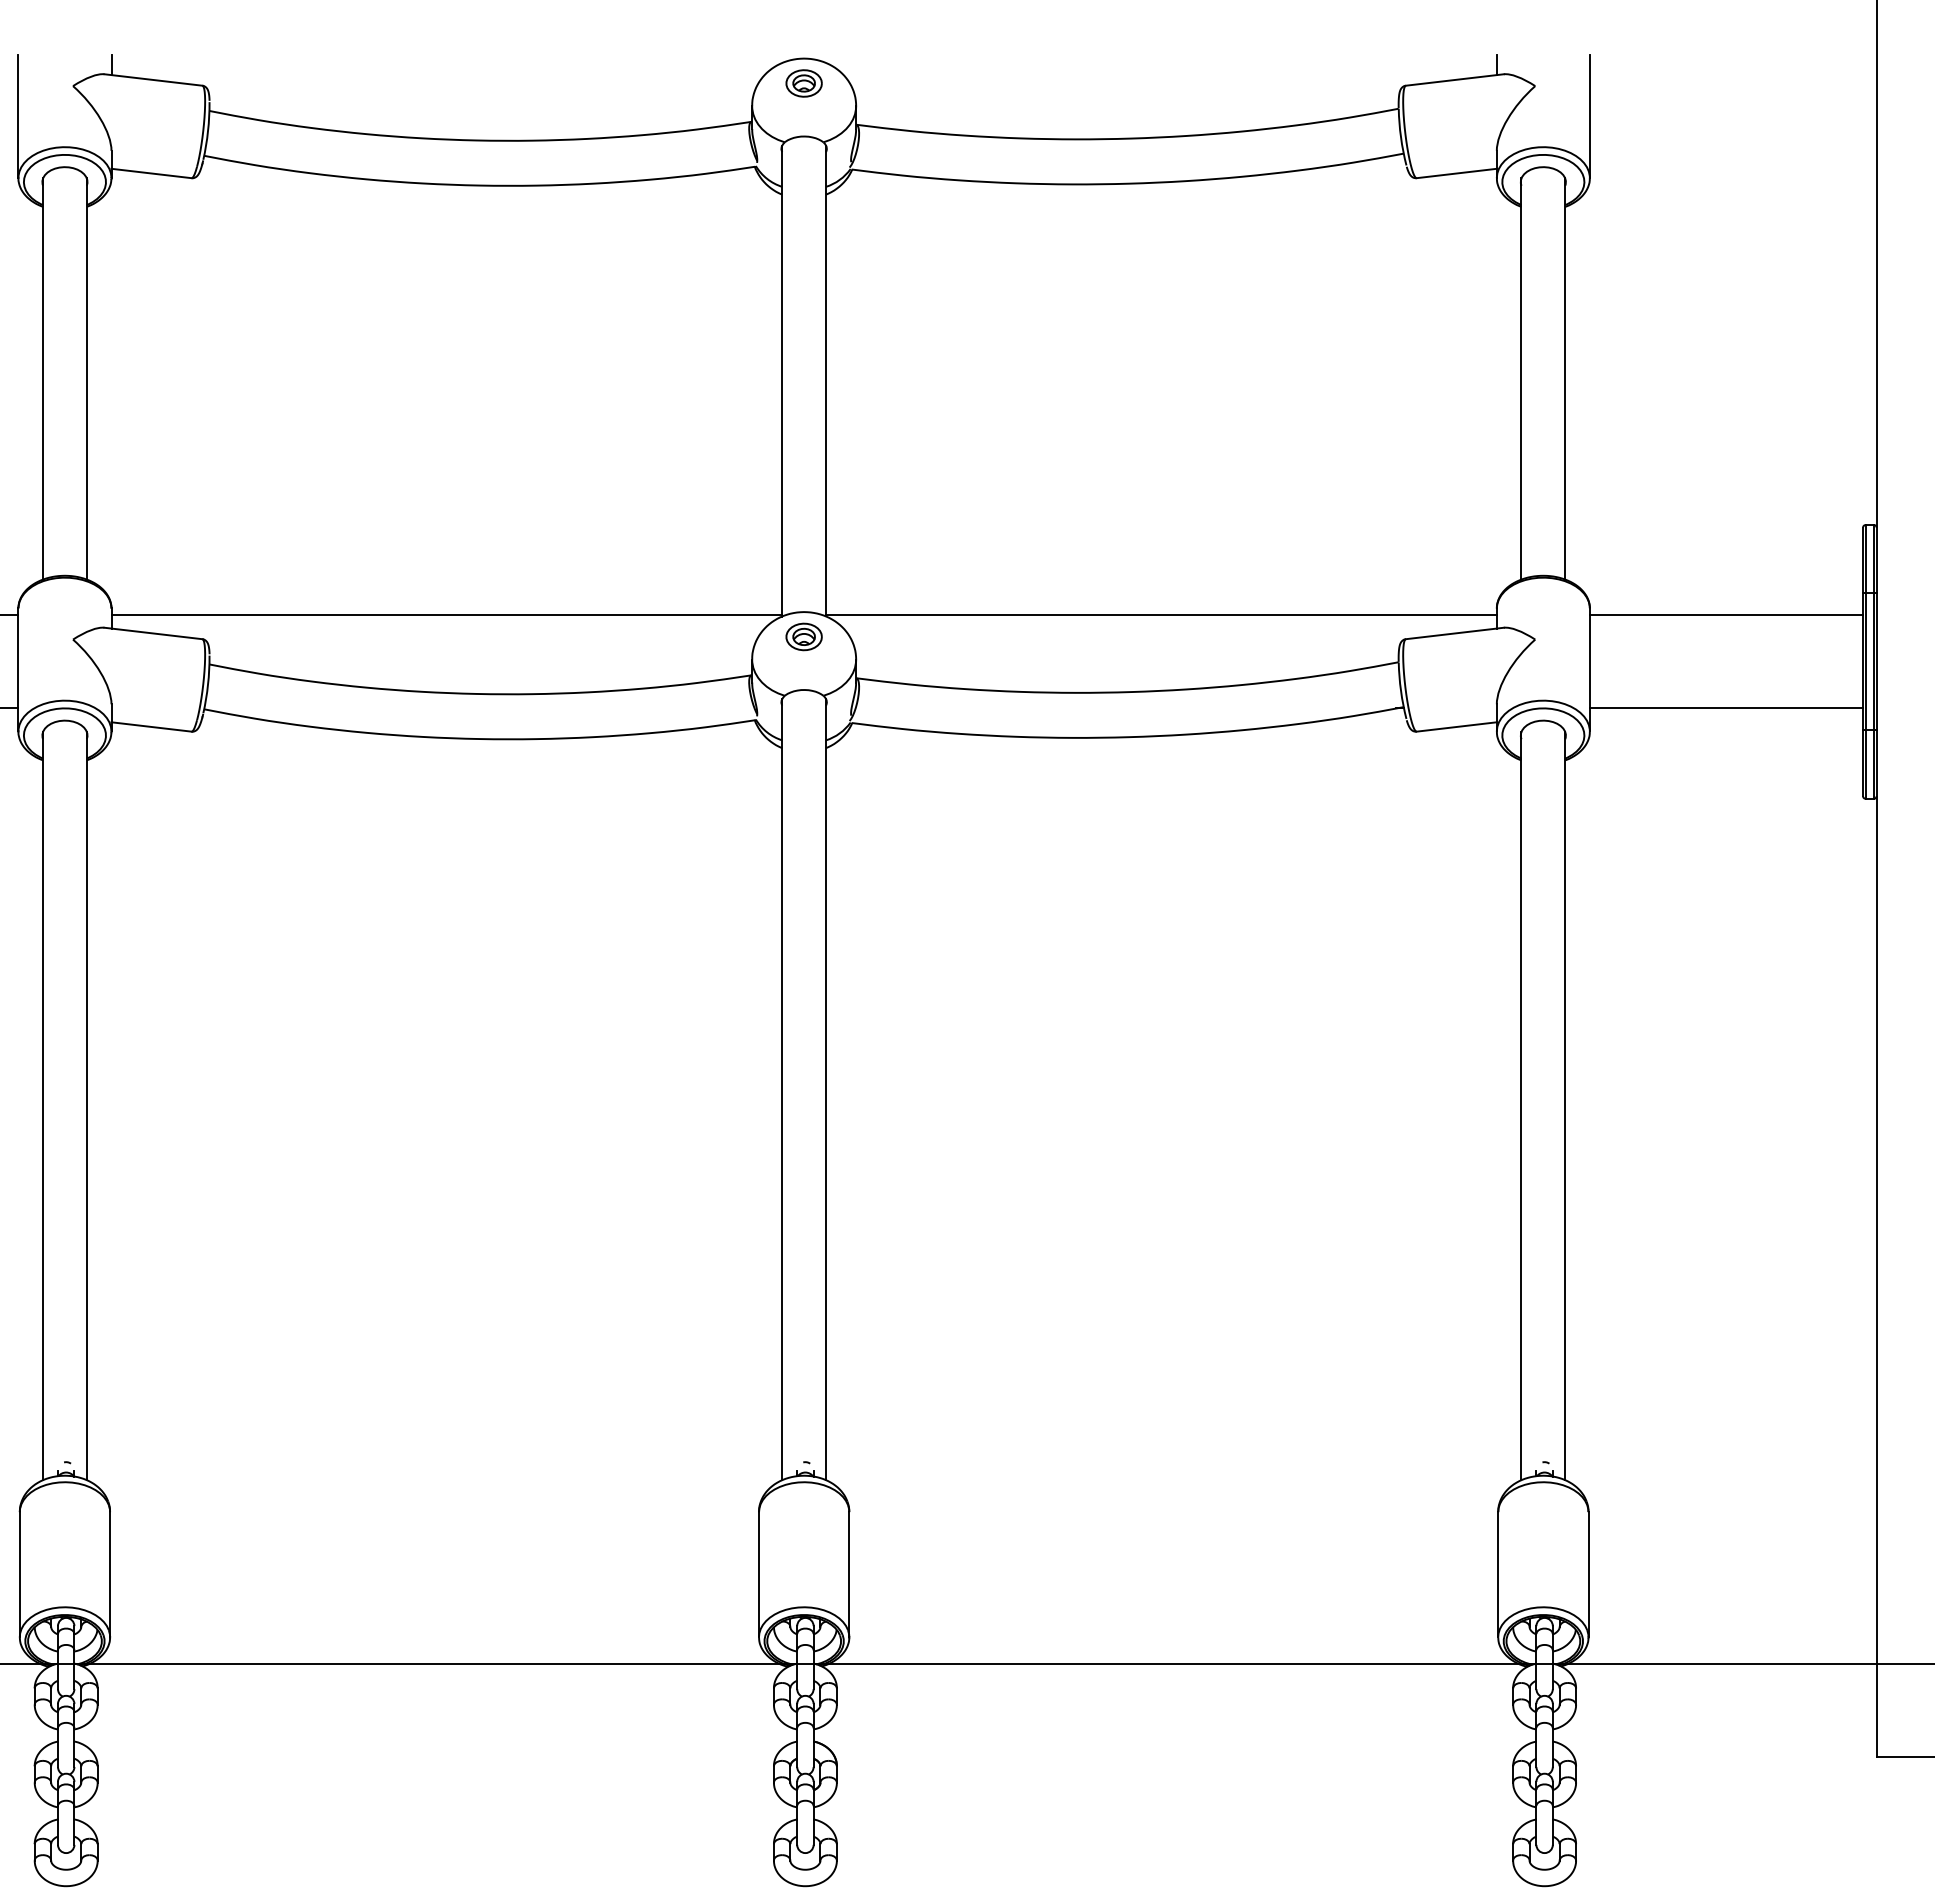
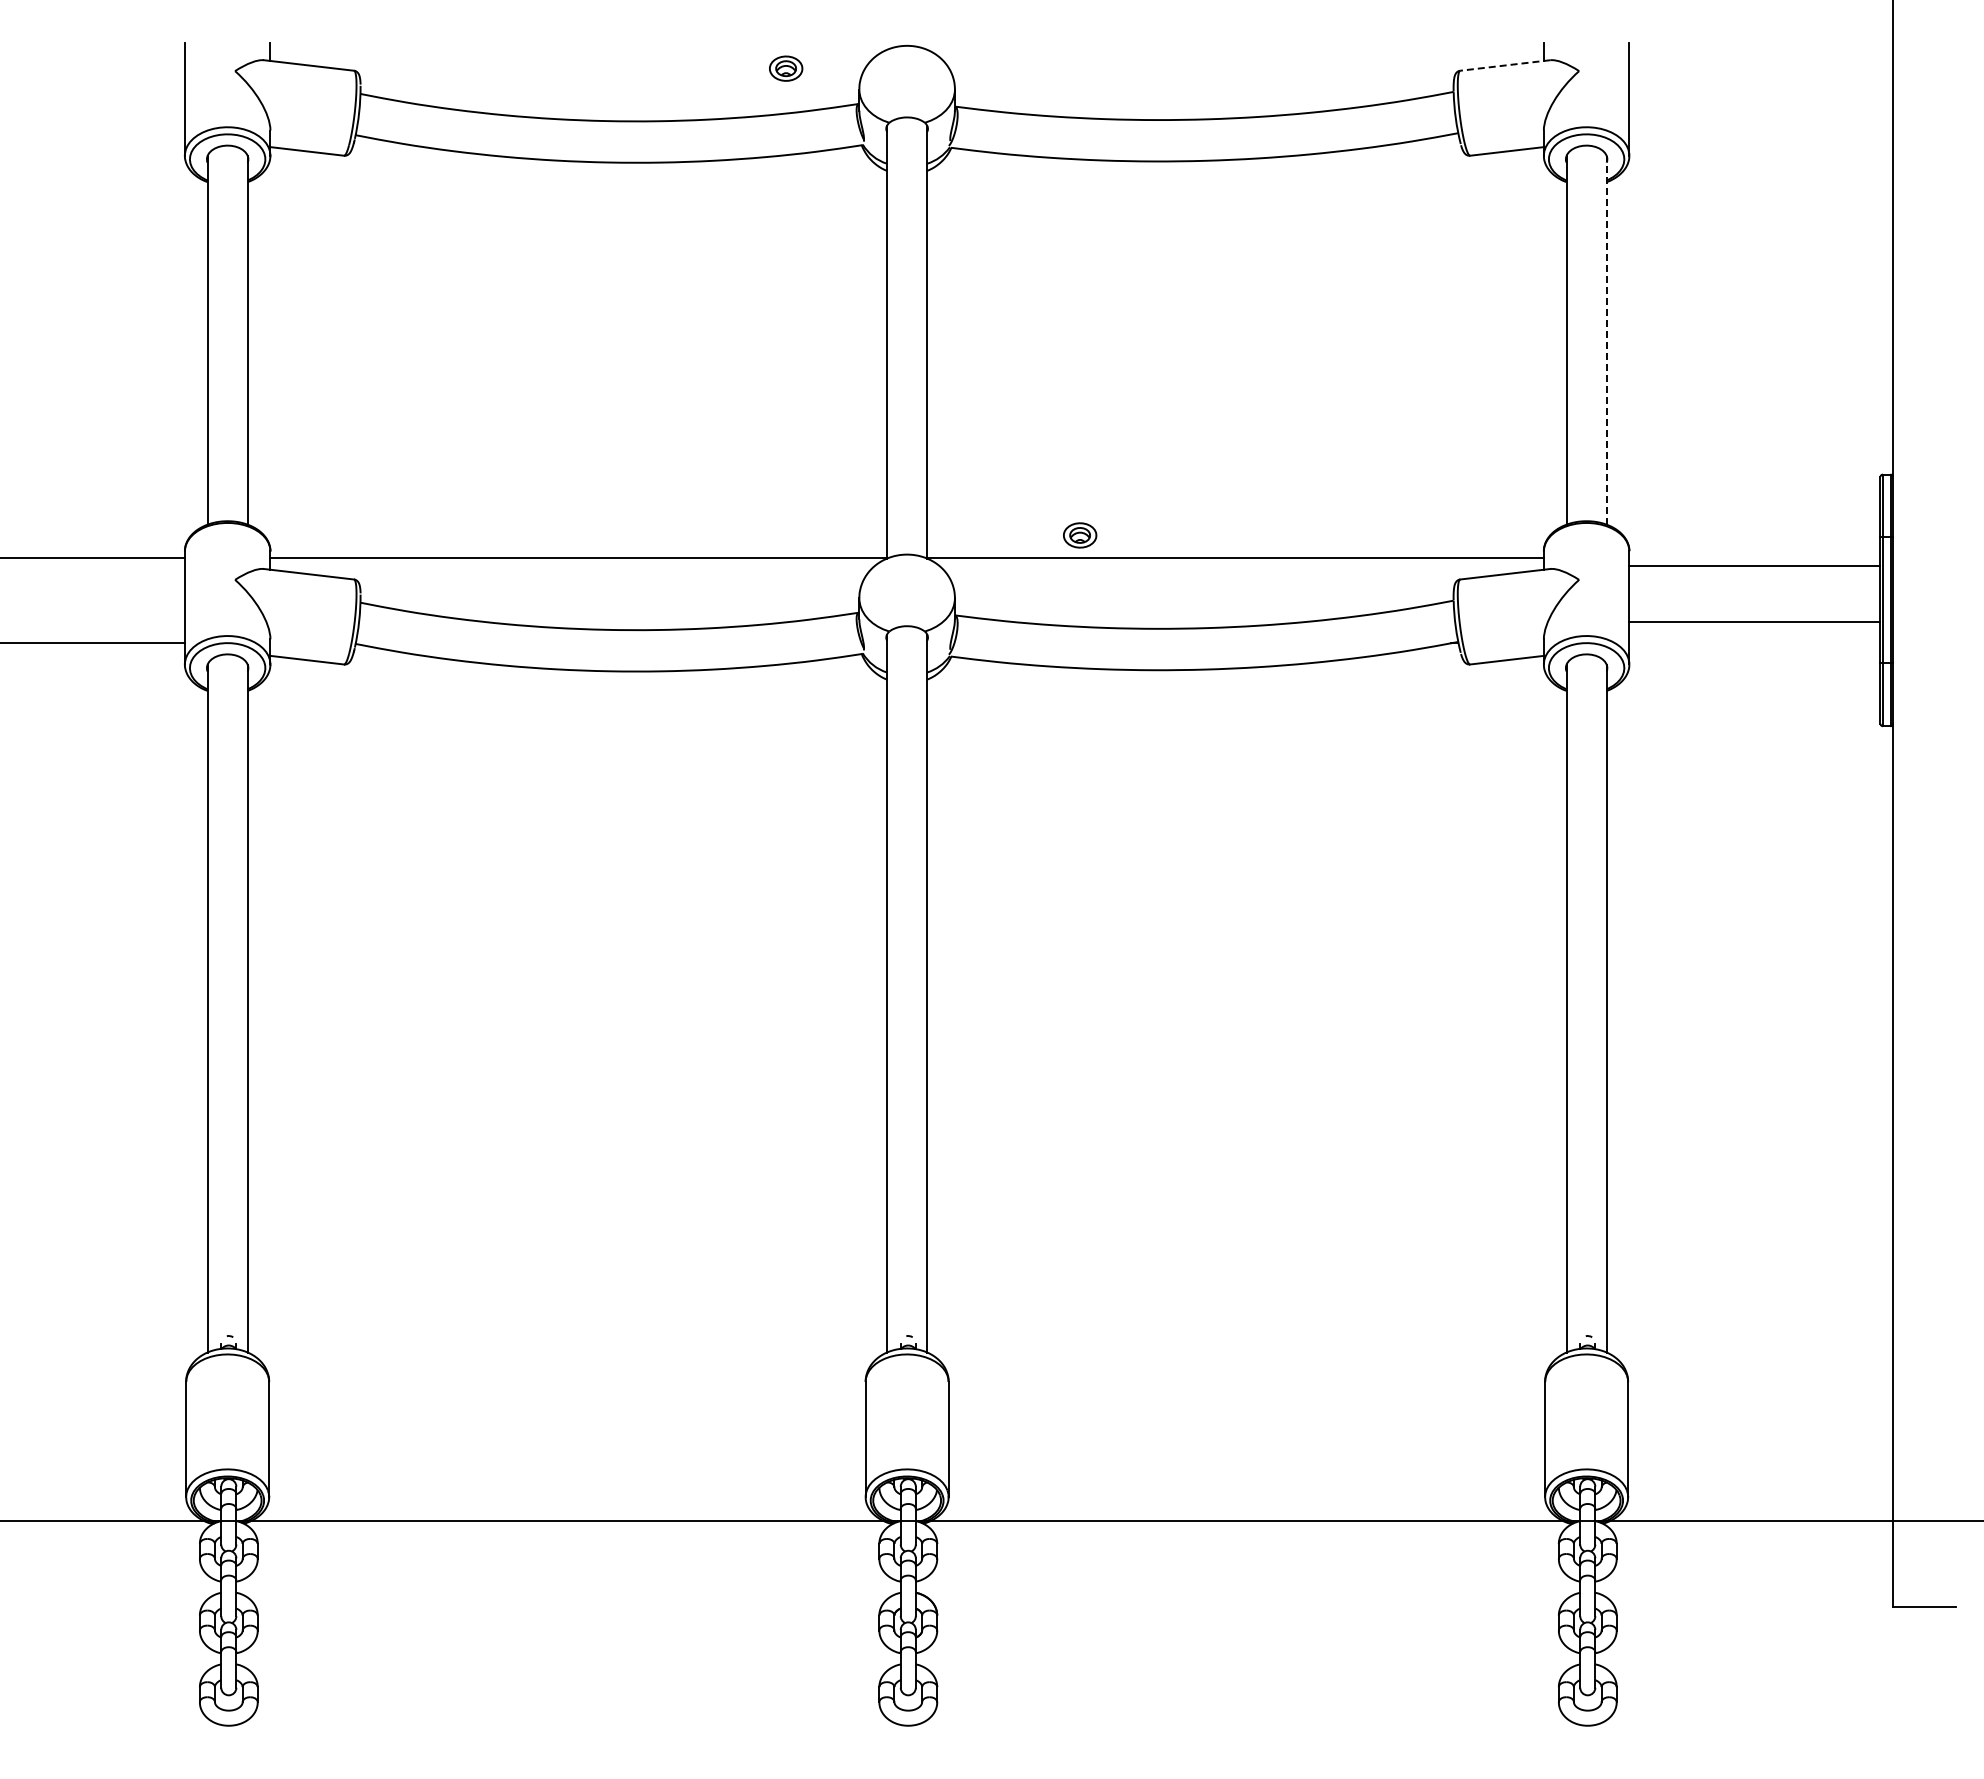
line: (1454, 80) -> (1504, 65), solid -> dashed
part: (804, 83) -> (786, 68), moved
line: (1564, 378) -> (1606, 339), solid -> dashed
line: (1725, 615) -> (1754, 621), moved
part: (804, 637) -> (1080, 535), moved
line: (1725, 708) -> (1754, 566), moved

